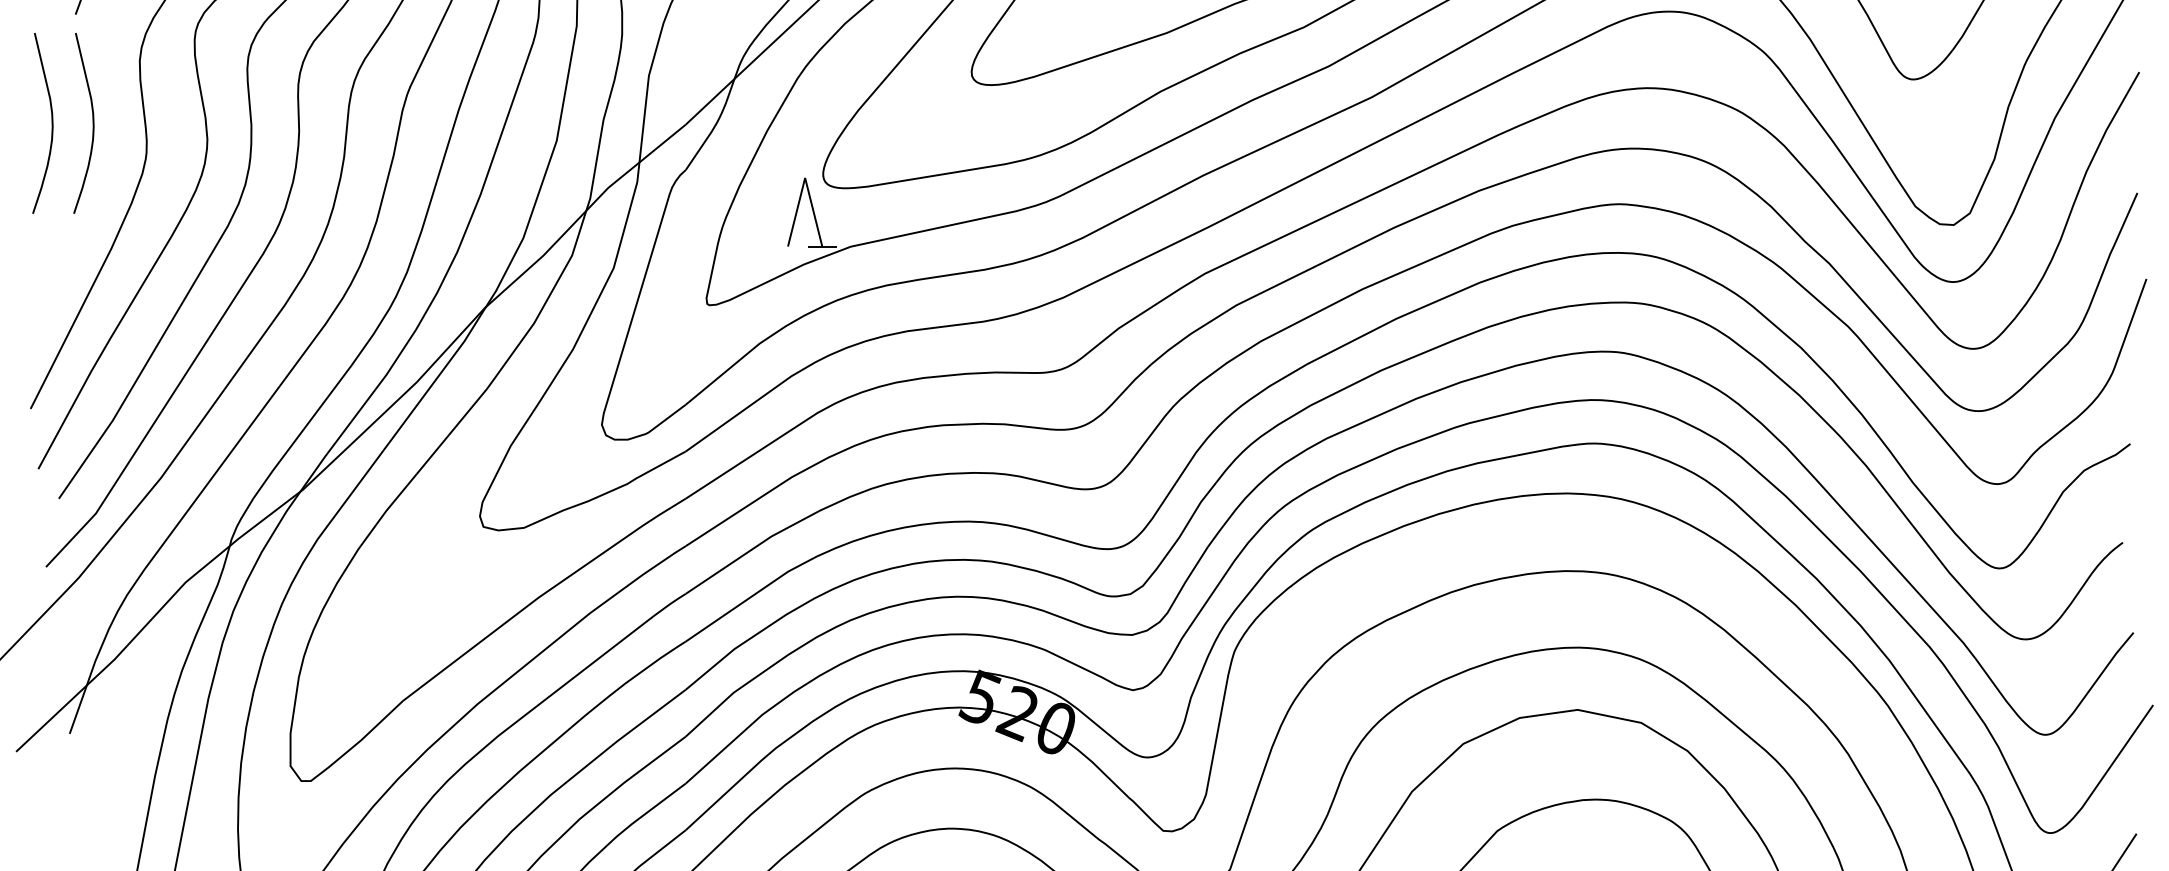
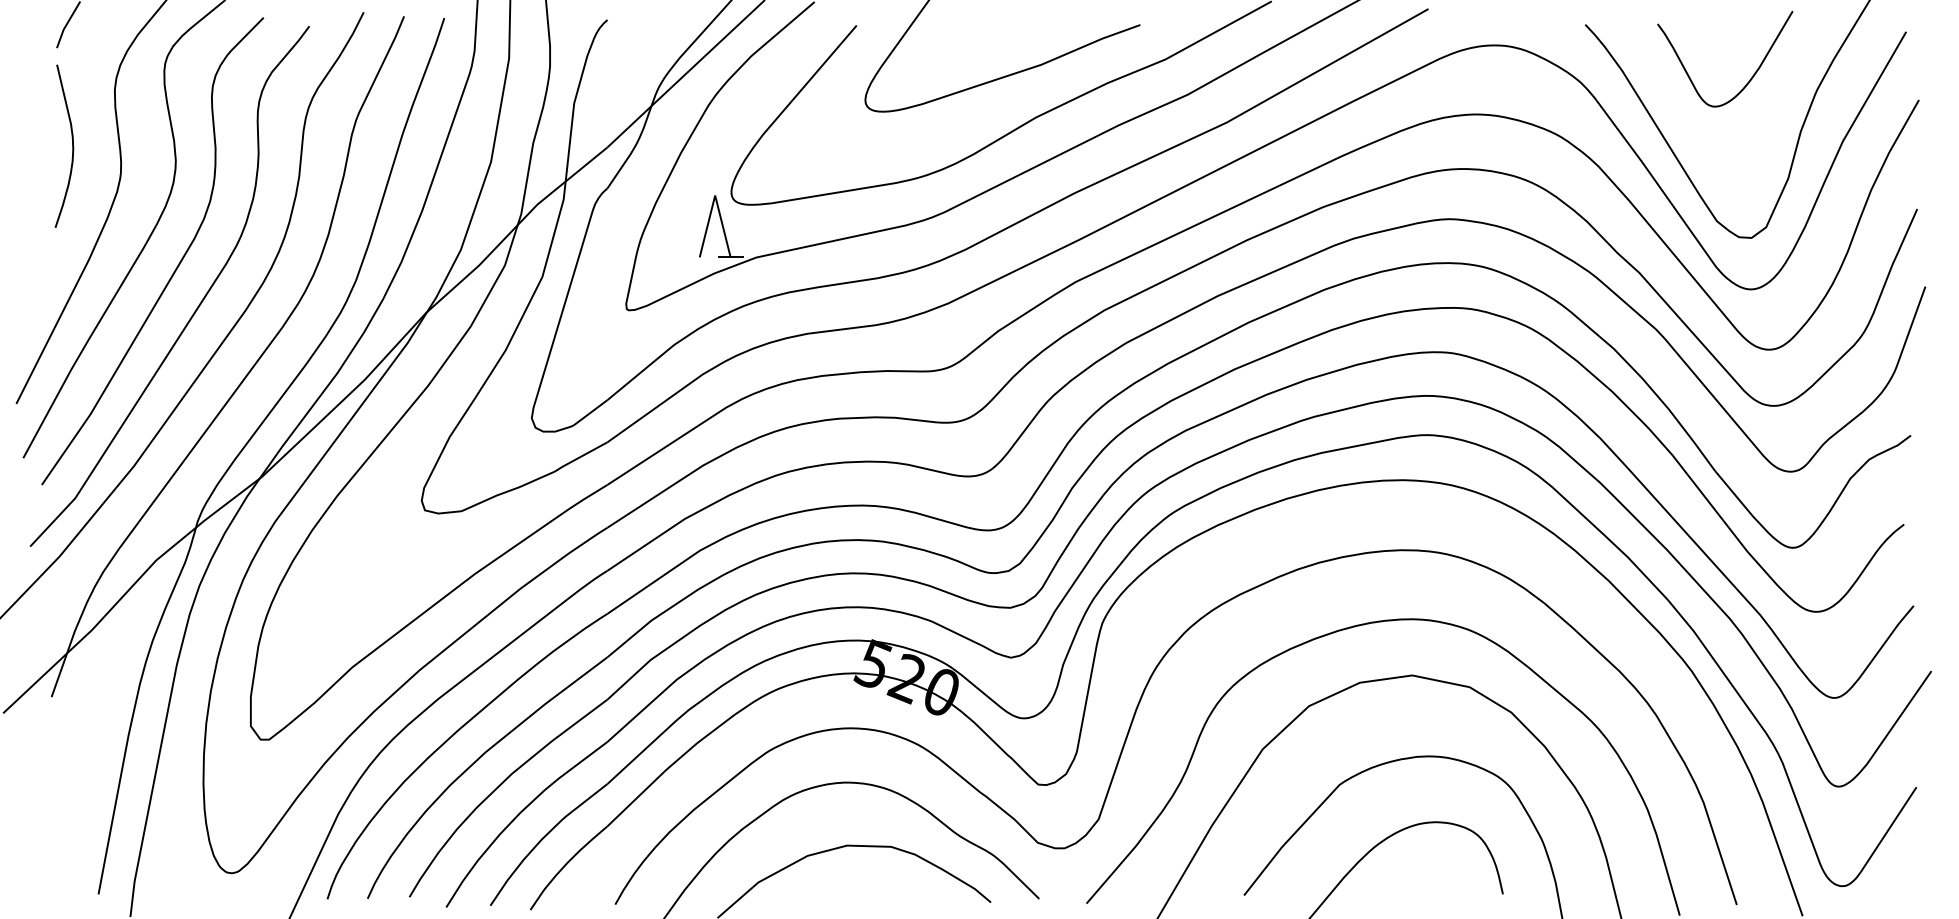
curve: (51, 122) -> (35, 145), removed

